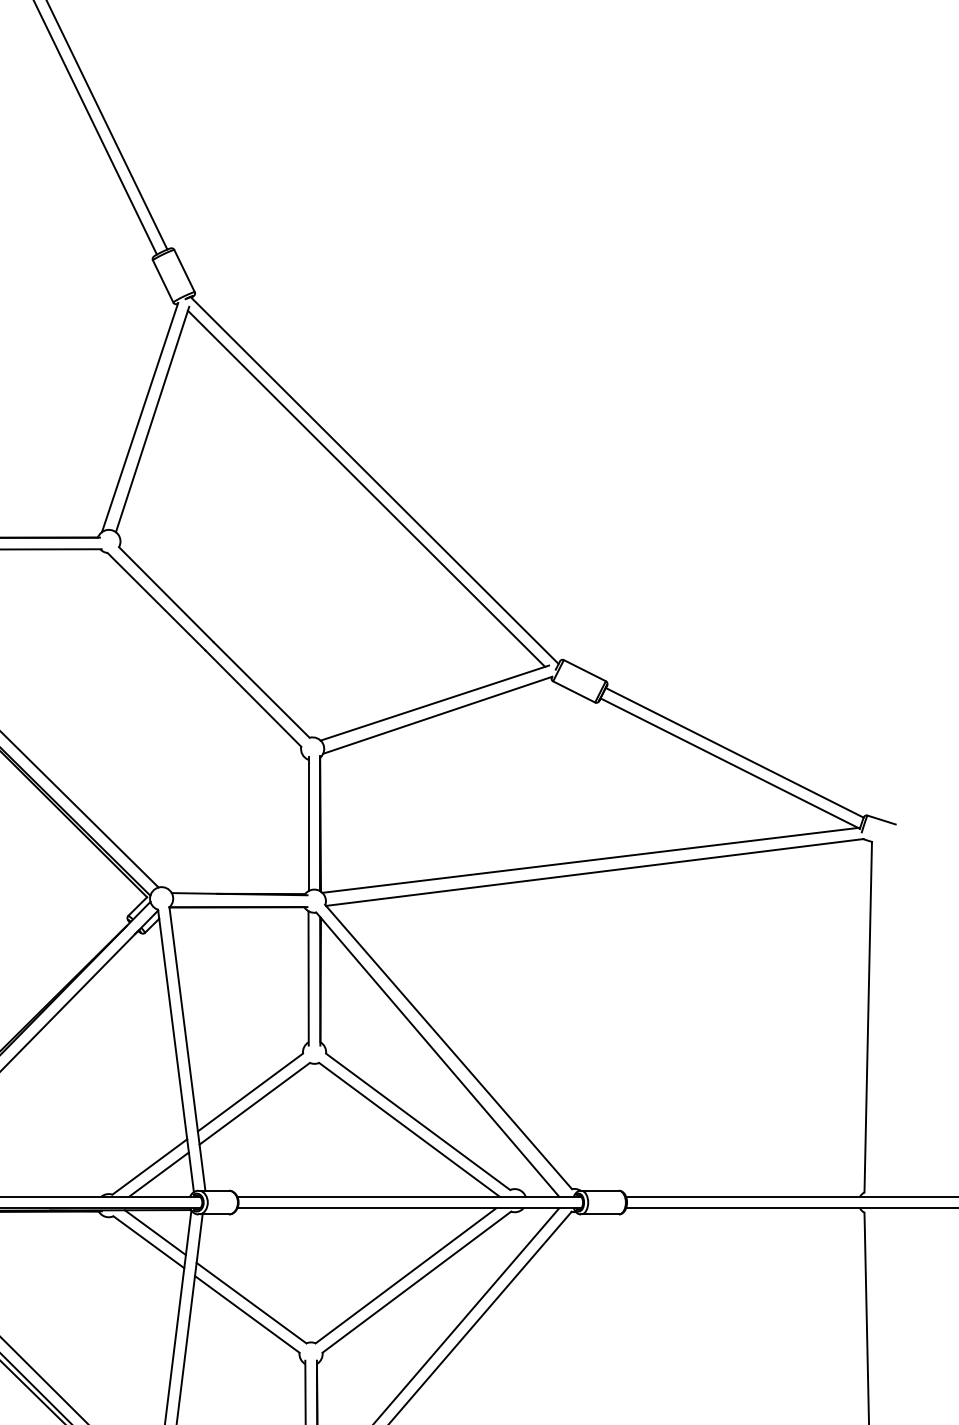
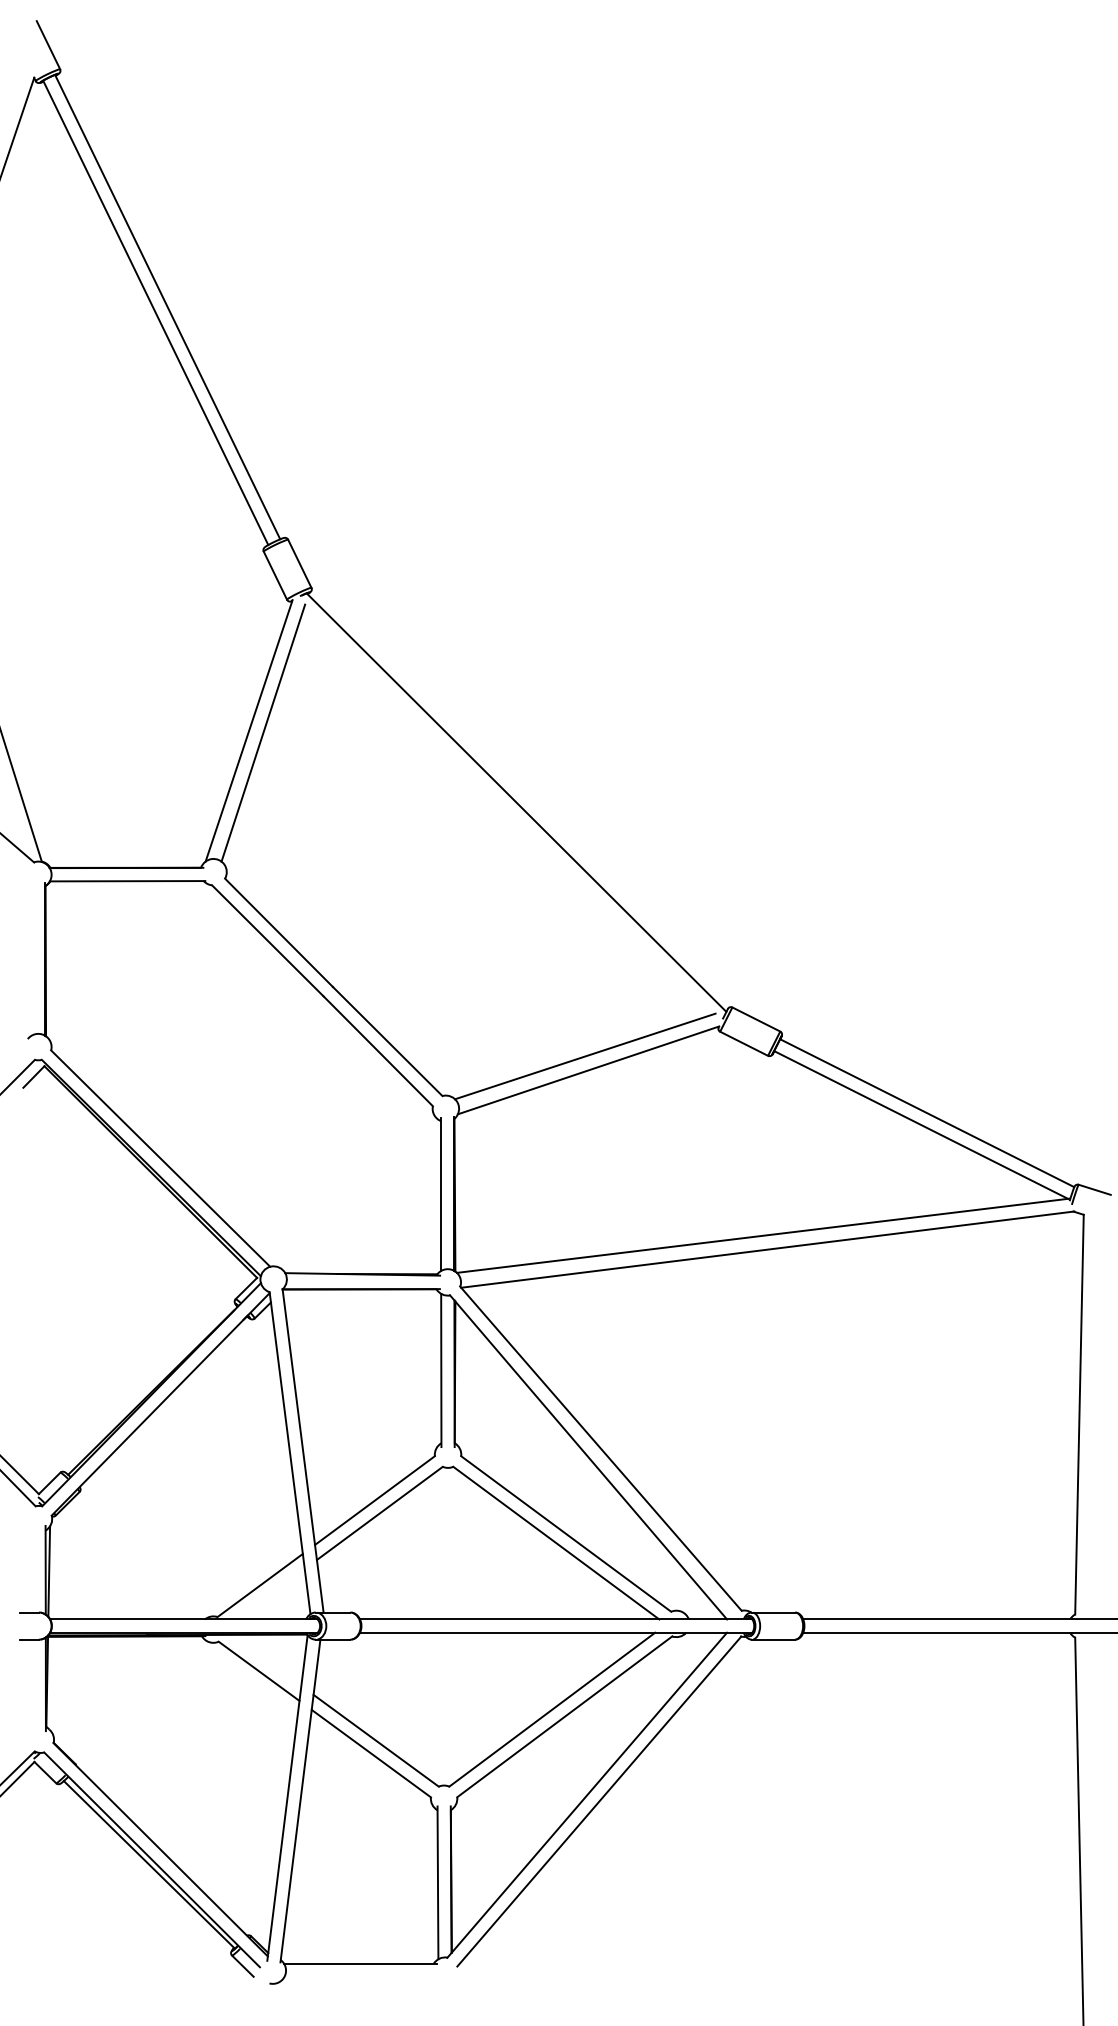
line: (365, 489) -> (506, 812), removed
line: (158, 1174) -> (270, 1594), removed
line: (155, 1231) -> (266, 1659), removed

